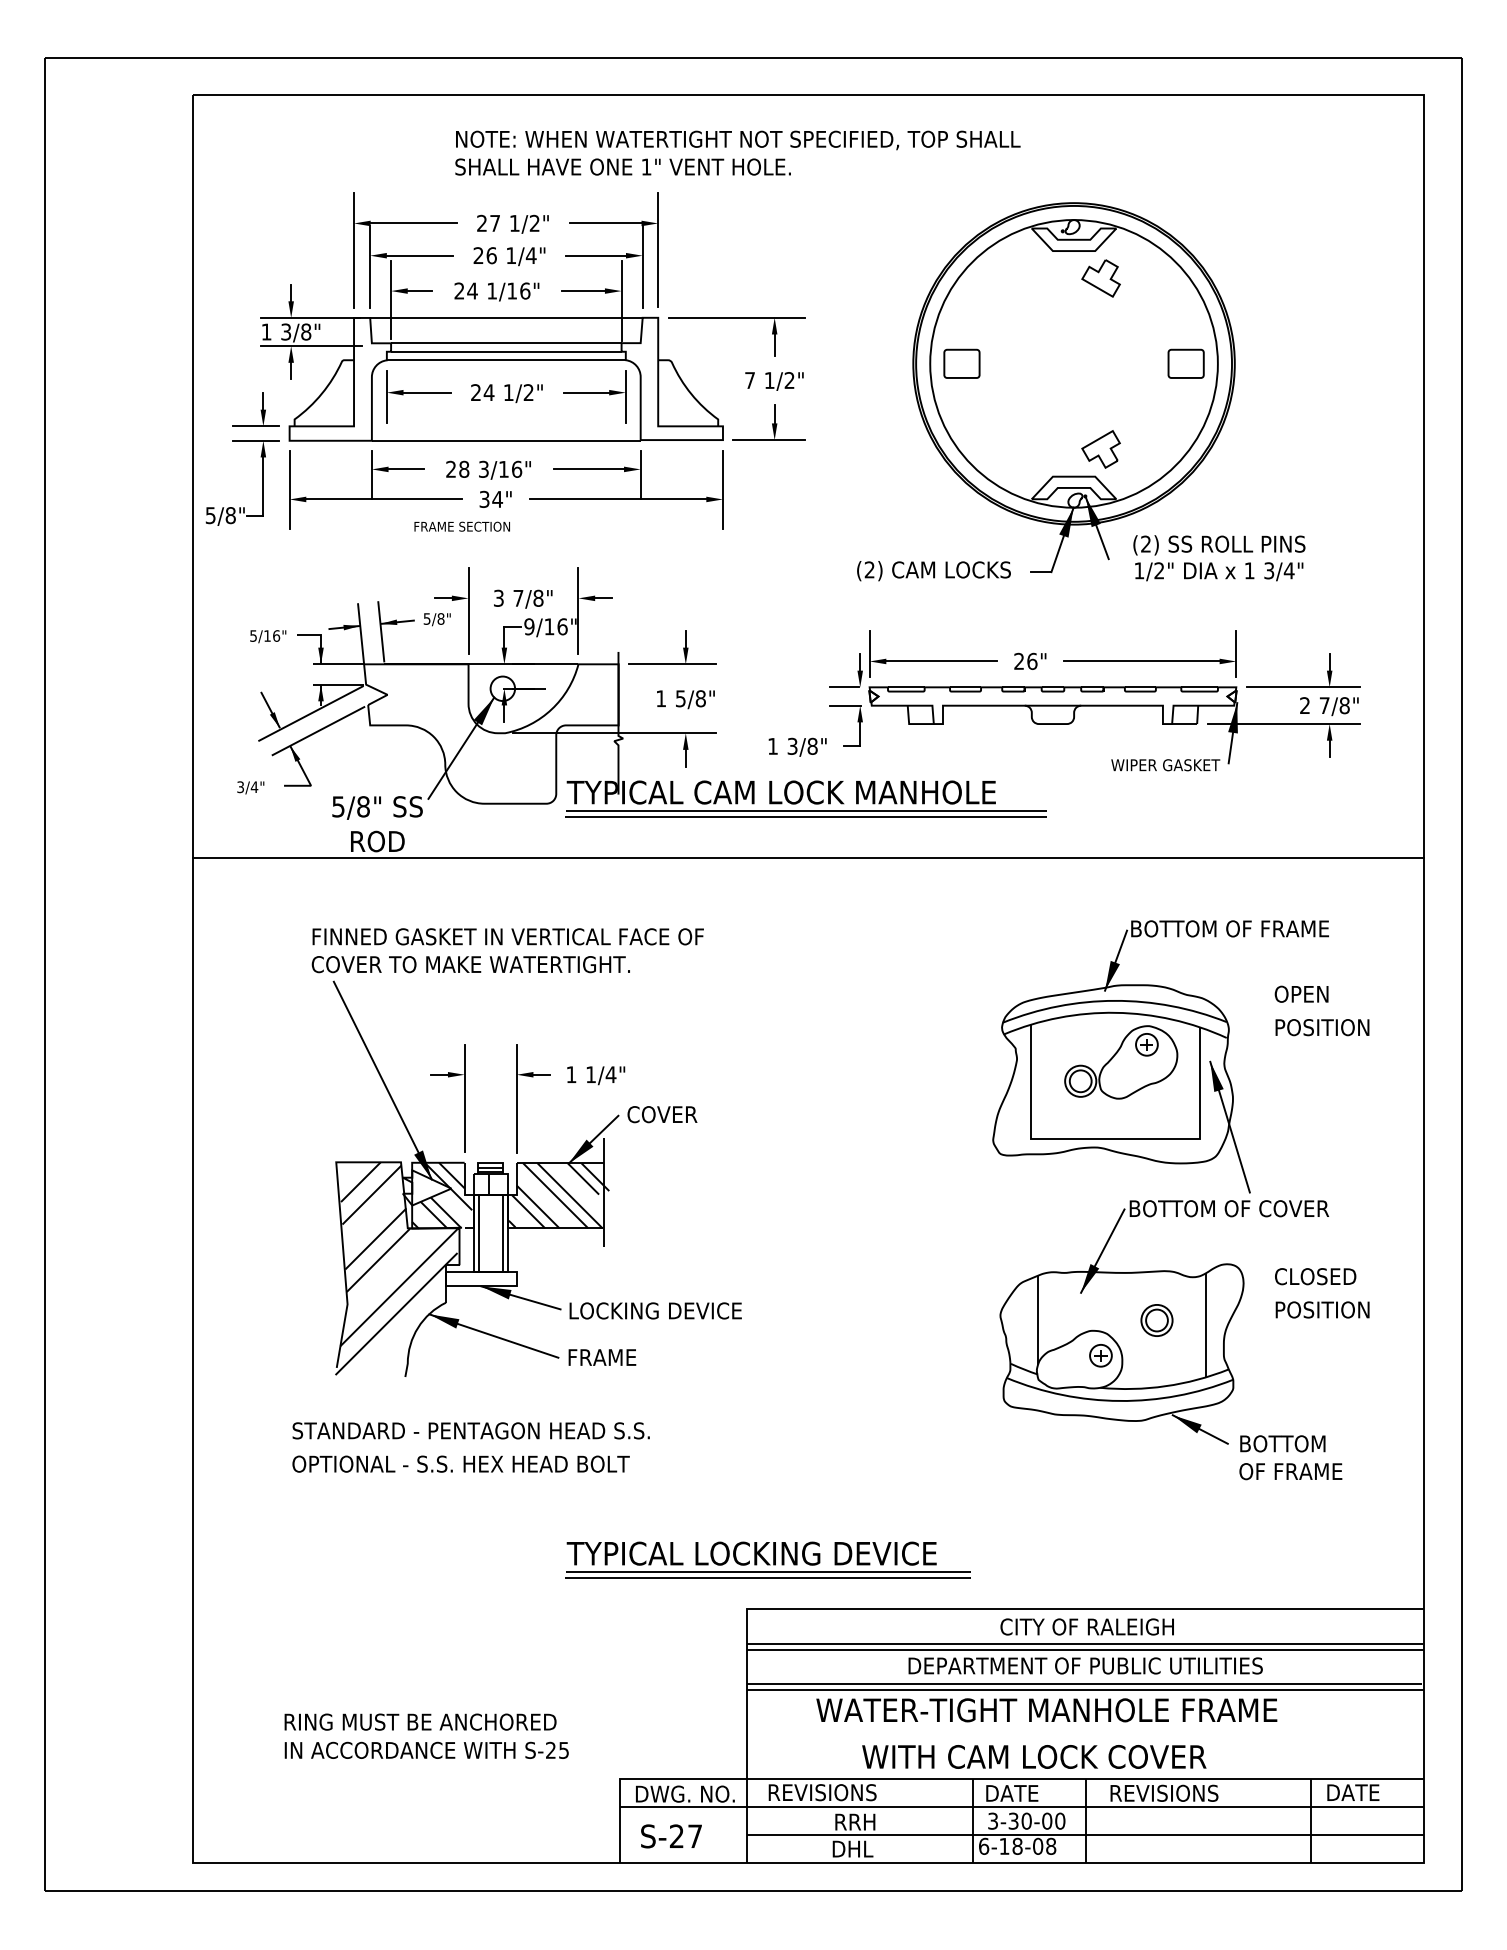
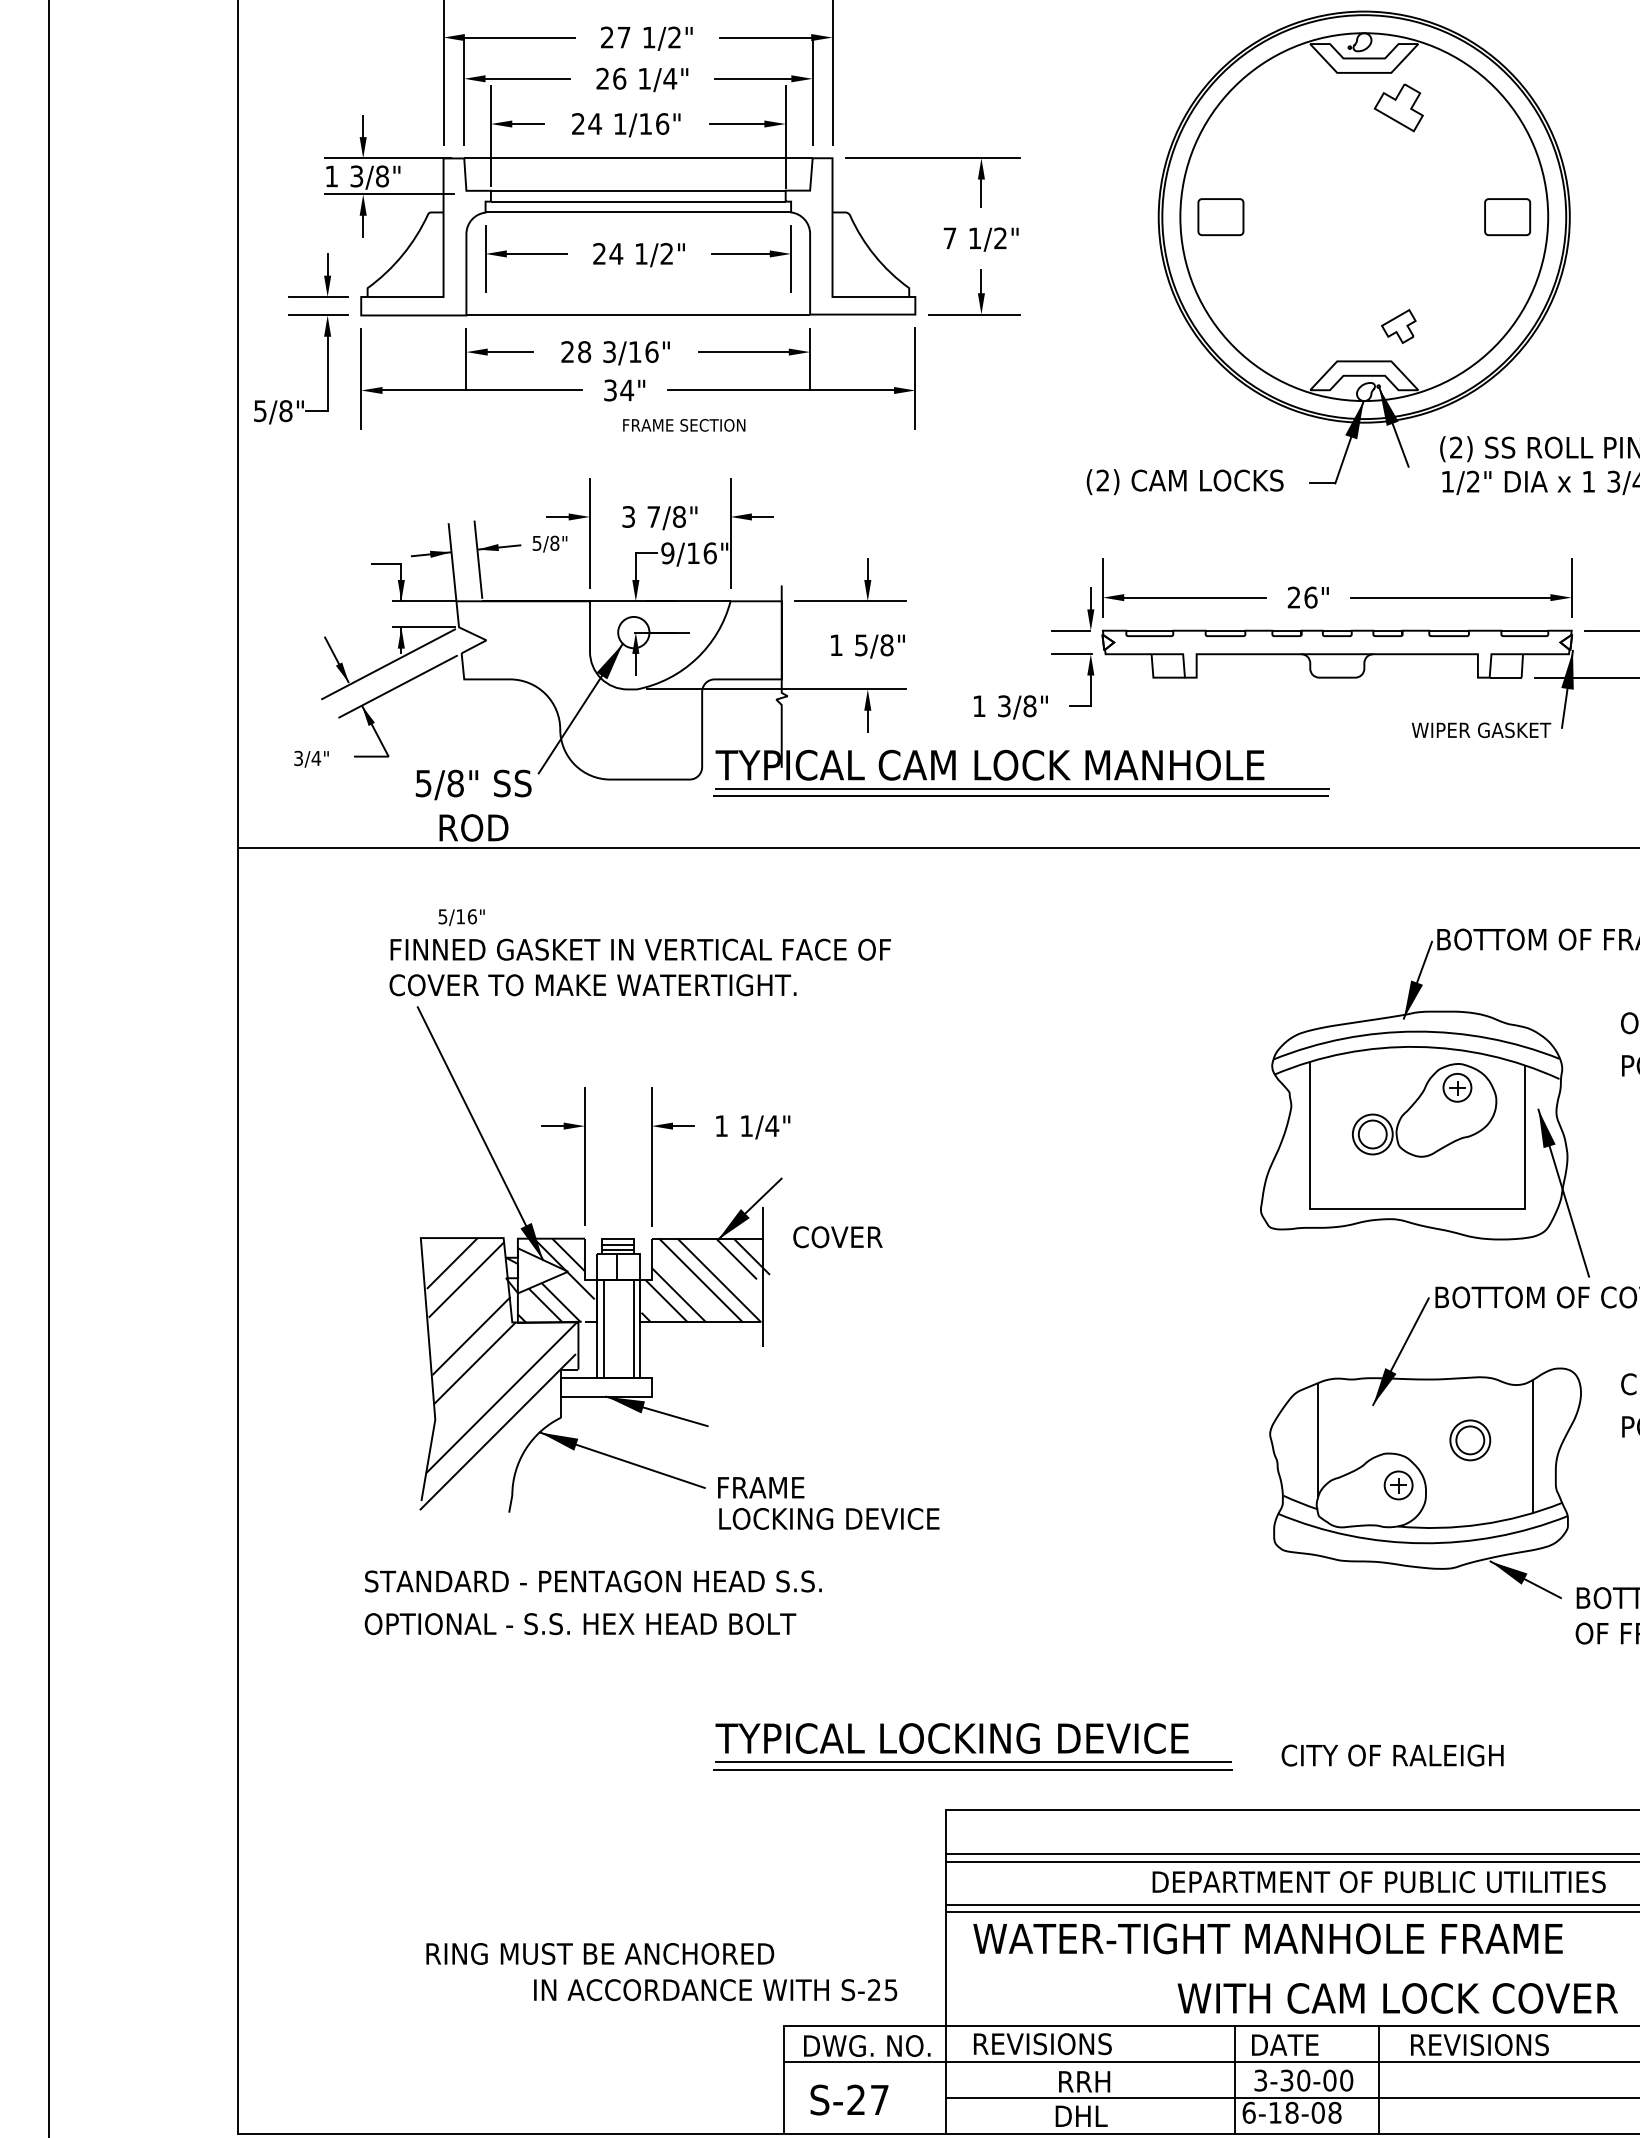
part: (1100, 449) -> (1398, 326), size x0.7
text: (461, 526) -> (683, 425), moved
text: (268, 636) -> (462, 917), moved
text: (662, 1114) -> (838, 1237), moved
text: (655, 1310) -> (829, 1518), moved
text: (1086, 1626) -> (1391, 1754), moved
text: (1046, 1710) -> (1267, 1939), moved
text: (420, 1721) -> (600, 1953), moved
text: (426, 1749) -> (715, 1988), moved
text: (1034, 1756) -> (1398, 1997), moved

